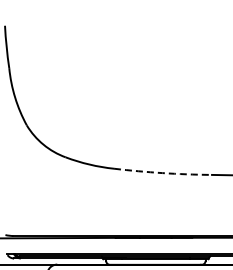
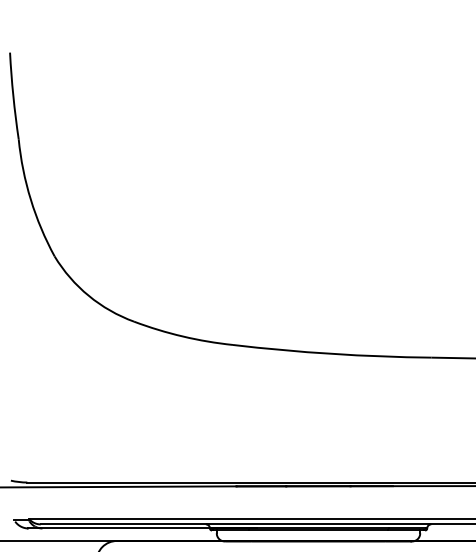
arc: (162, 173) -> (332, 354), dashed -> solid

